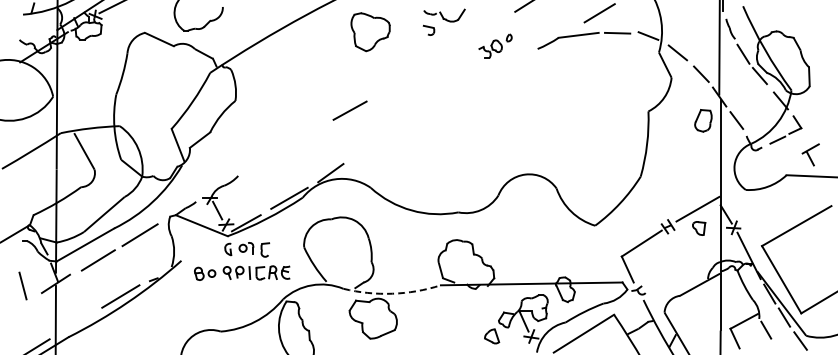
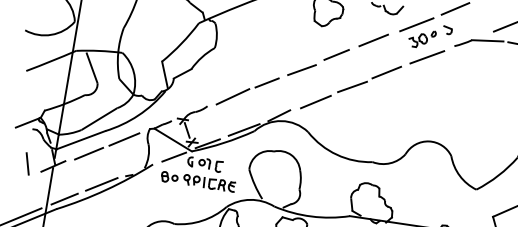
part: (428, 29) -> (447, 29), moved
line: (485, 29) -> (416, 24), added
line: (434, 58) -> (373, 40), added
line: (505, 68) -> (427, 57), added
line: (390, 84) -> (336, 54), added
line: (457, 96) -> (386, 72), added
line: (417, 121) -> (352, 86), added
line: (308, 134) -> (266, 83), added
line: (373, 148) -> (315, 102), added
line: (268, 158) -> (233, 96), added
line: (206, 247) -> (174, 157), added
arc: (392, 293) -> (311, 216), dashed -> solid
line: (76, 322) -> (64, 198), added

